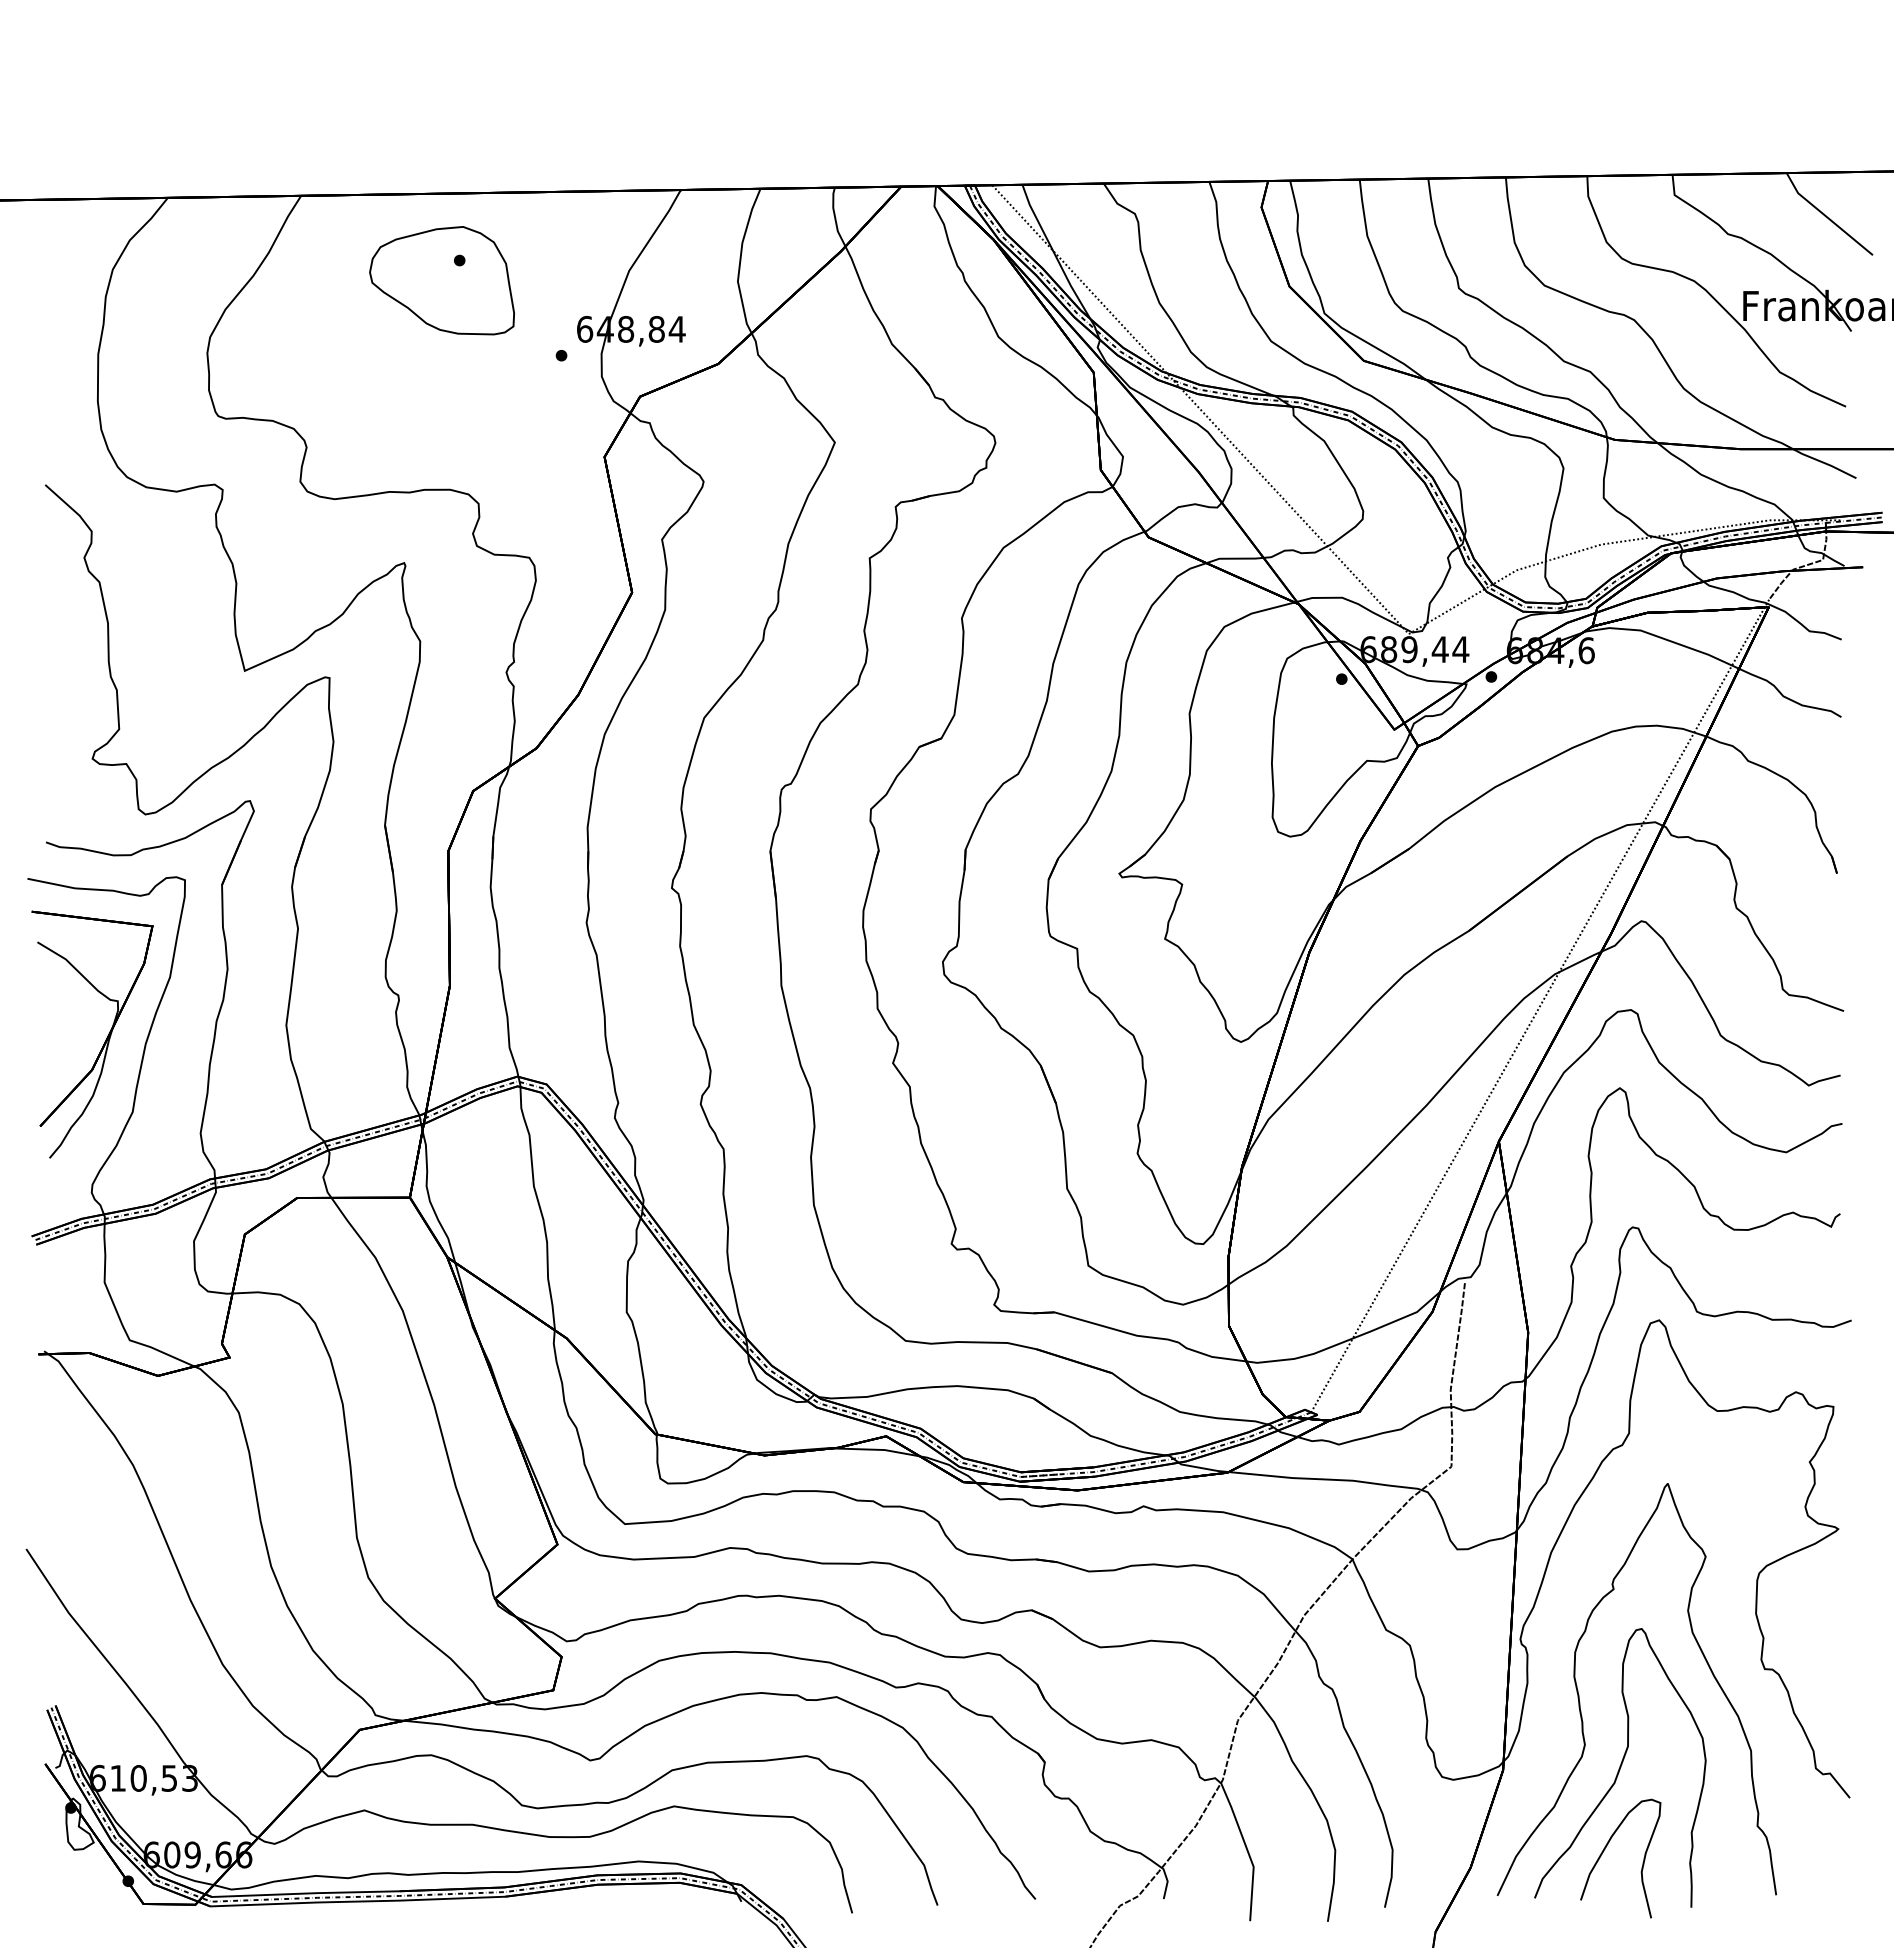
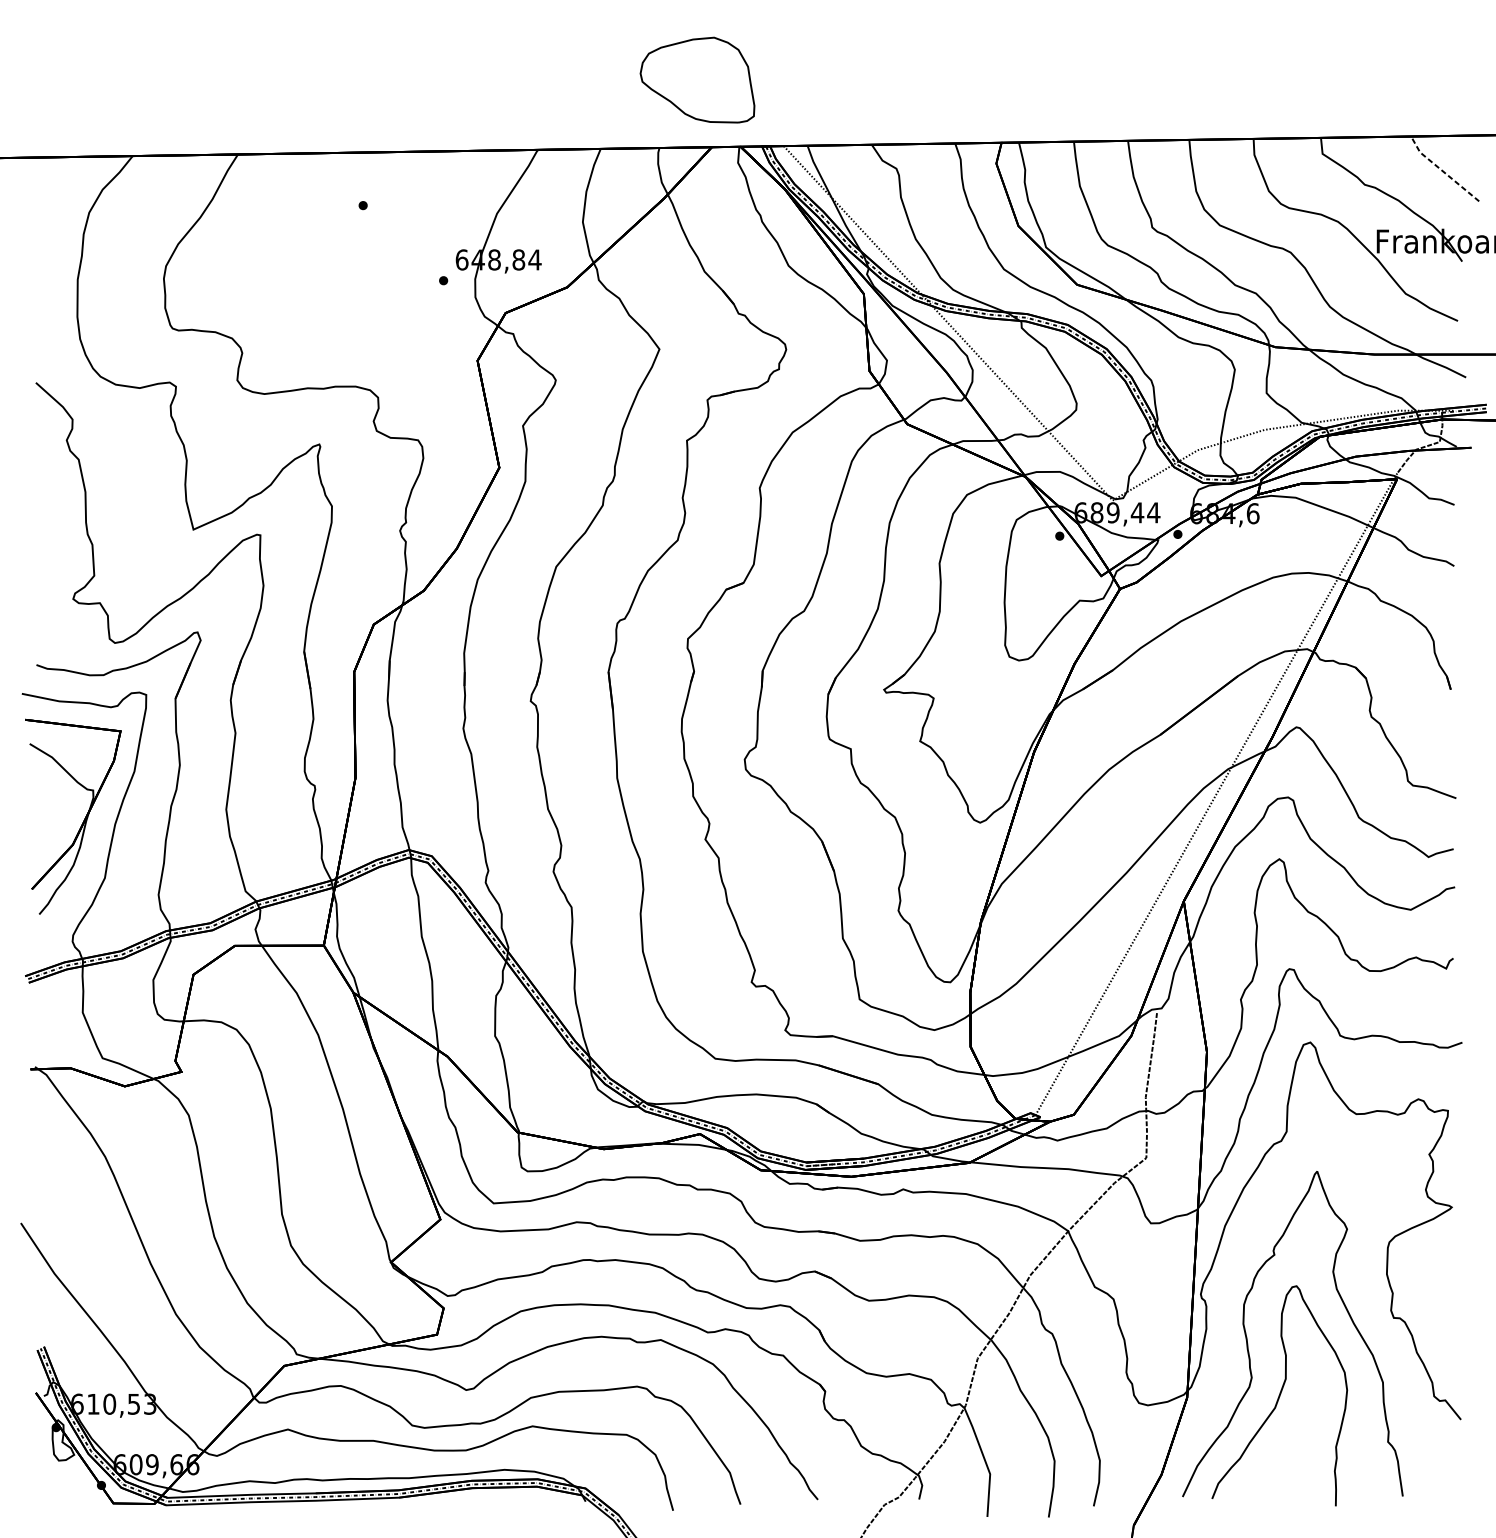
line: (1825, 216) -> (1441, 170), solid -> dashed
part: (441, 280) -> (697, 79), moved
curve: (1604, 1851) -> (1267, 1461), removed

